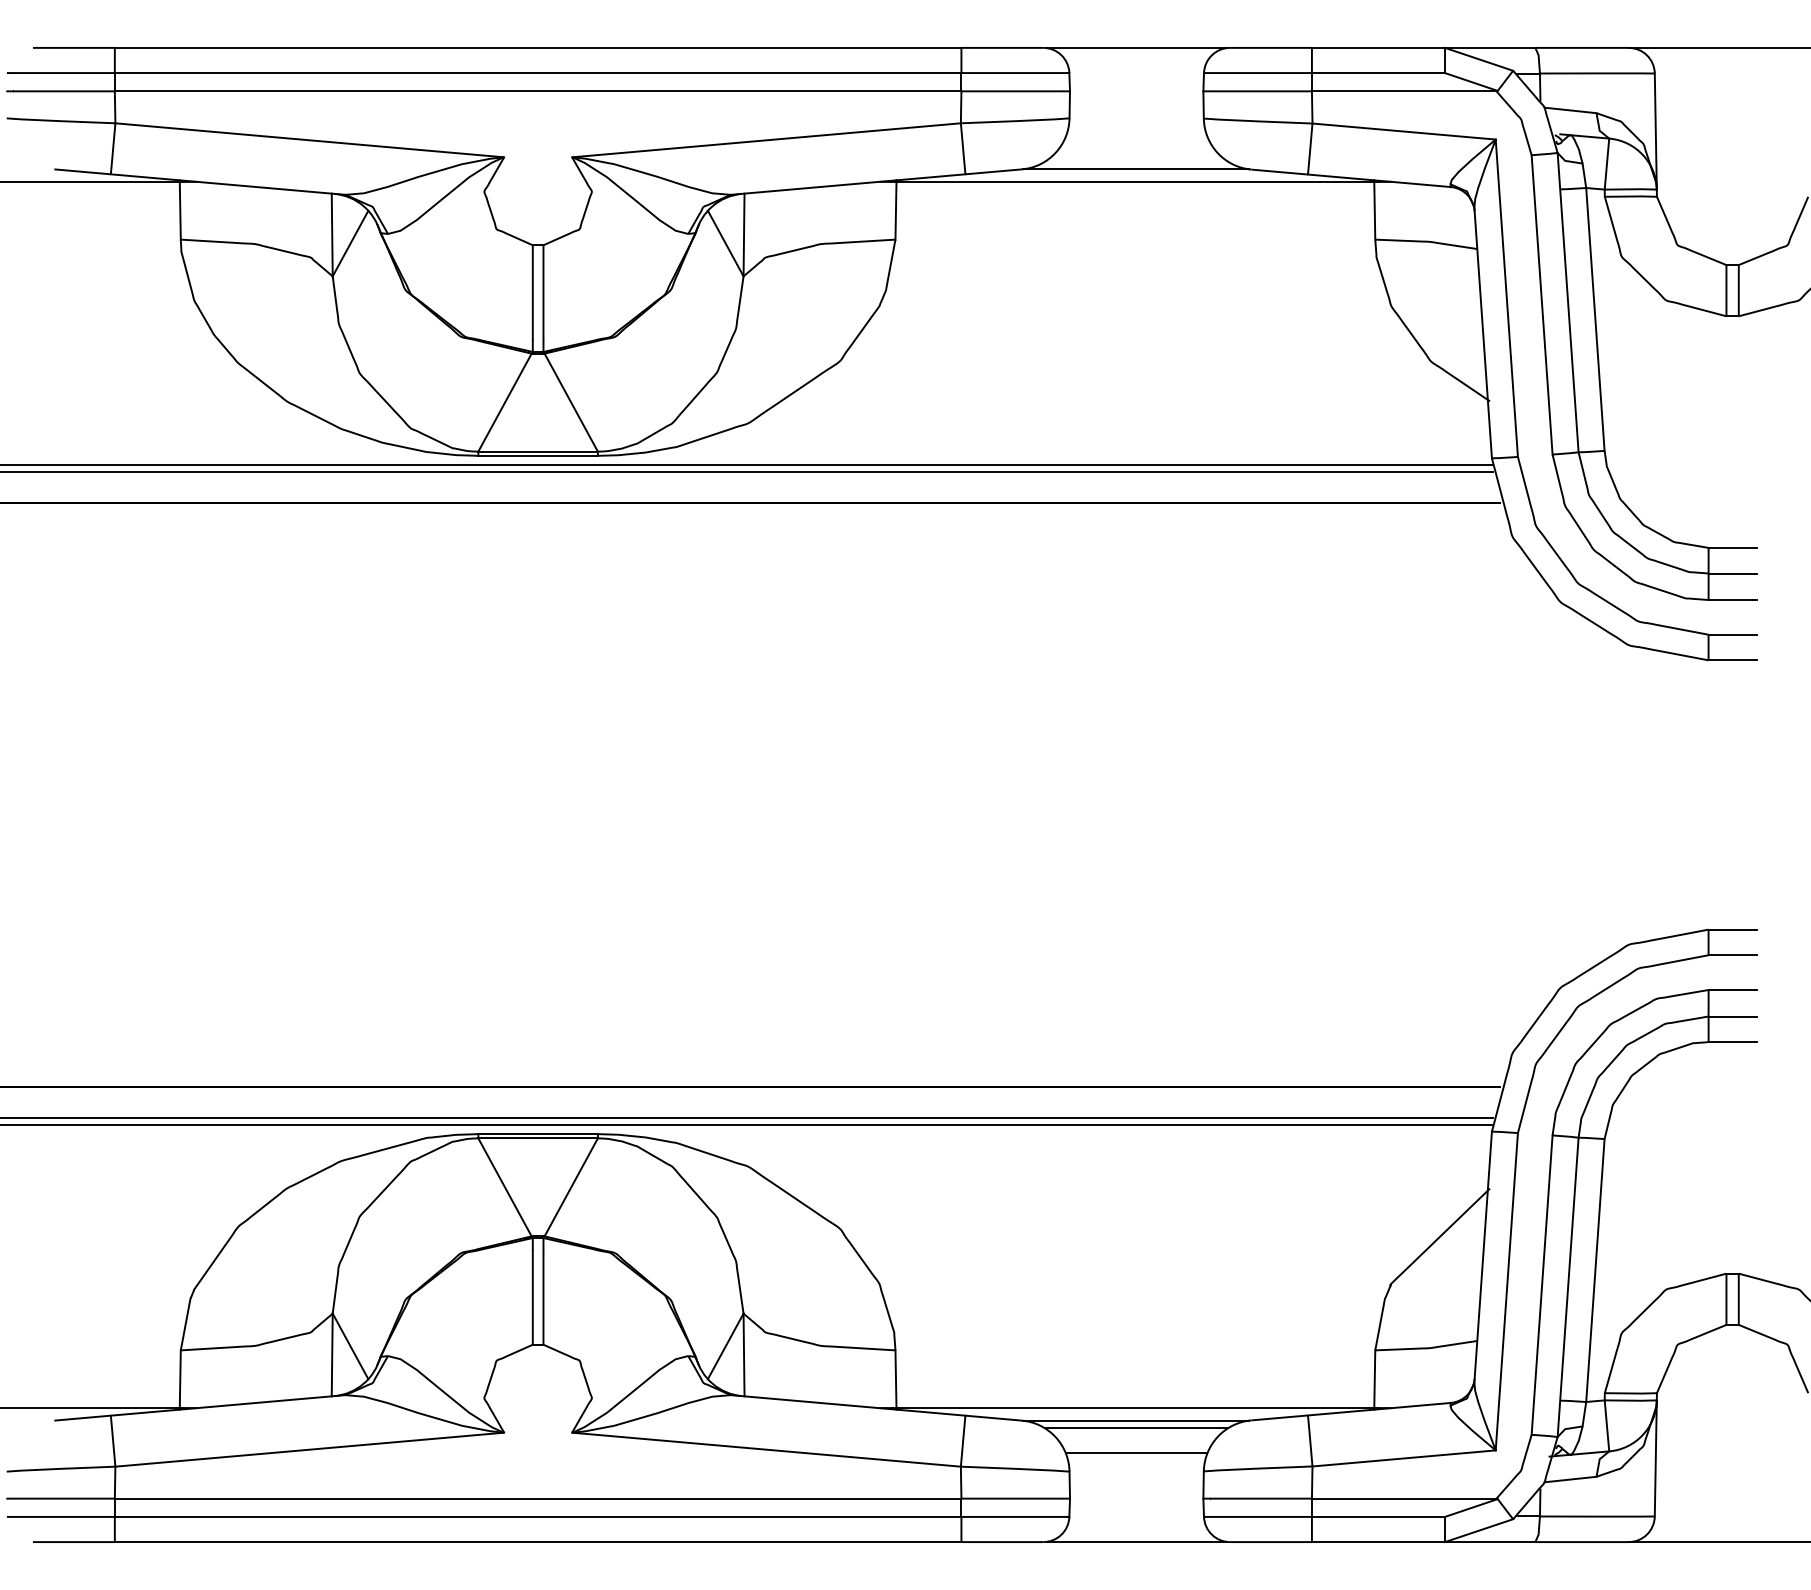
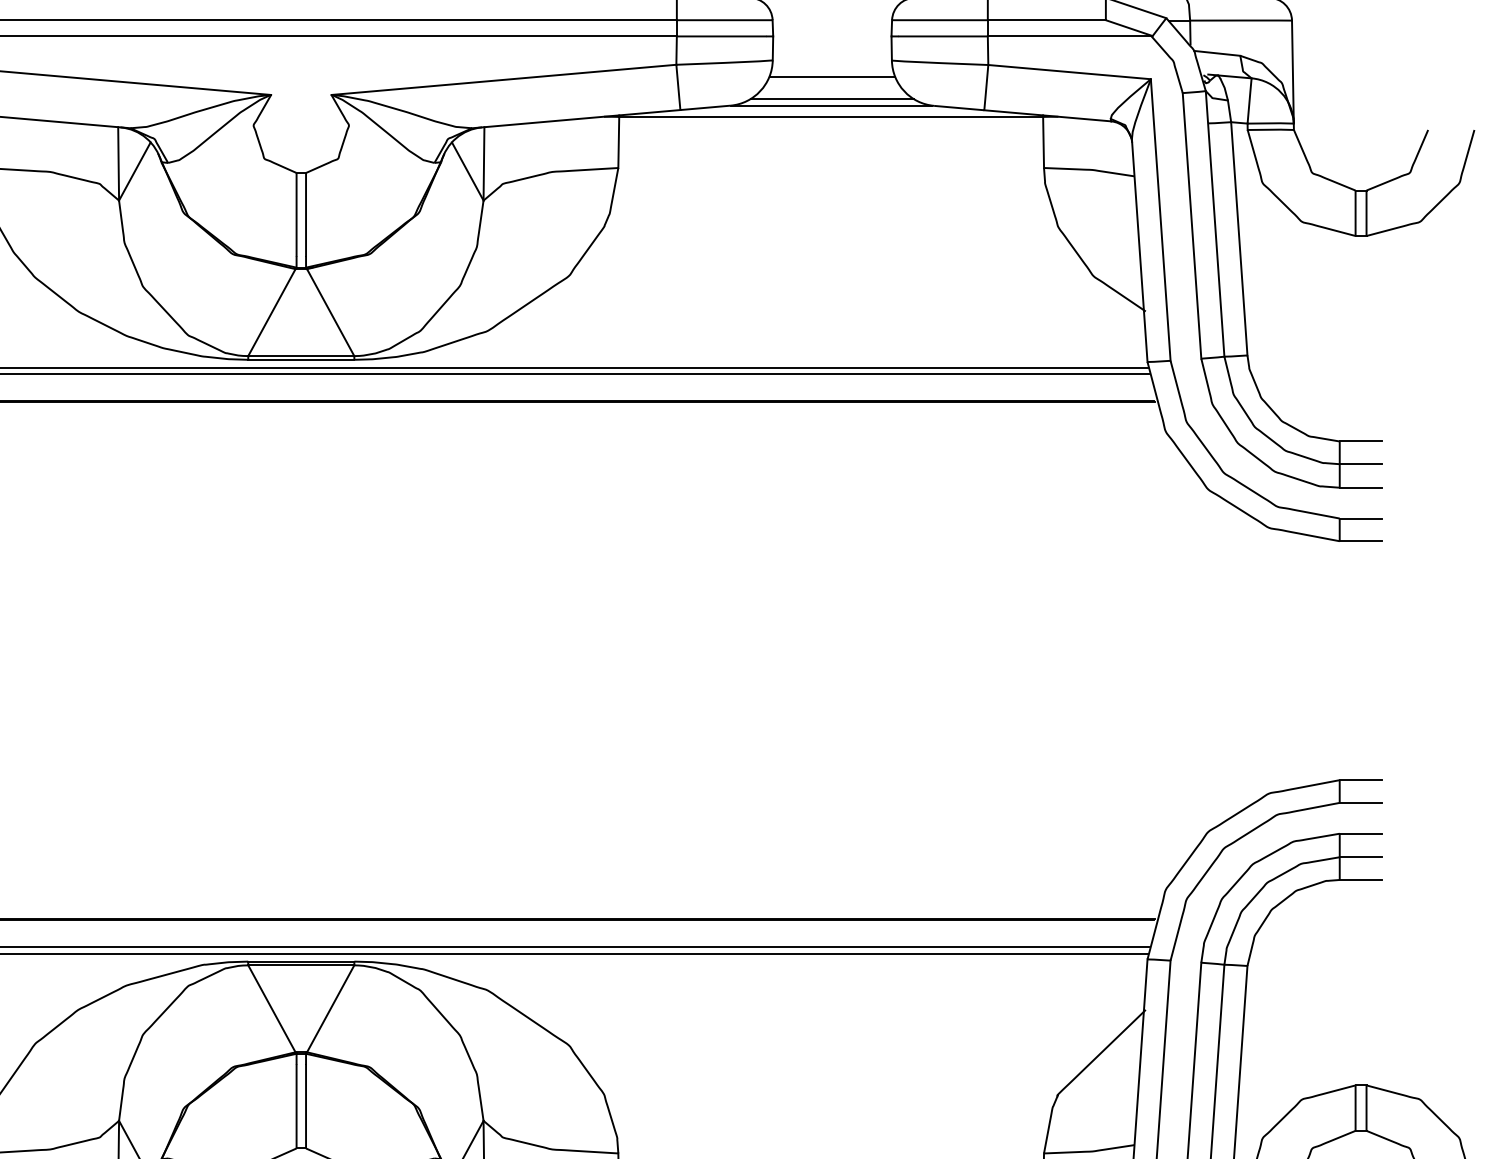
line: (1136, 136) -> (832, 76), added
line: (1136, 161) -> (832, 98), added

